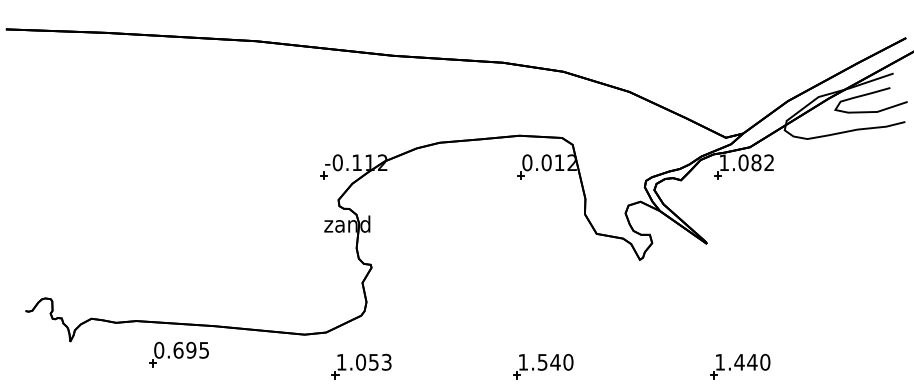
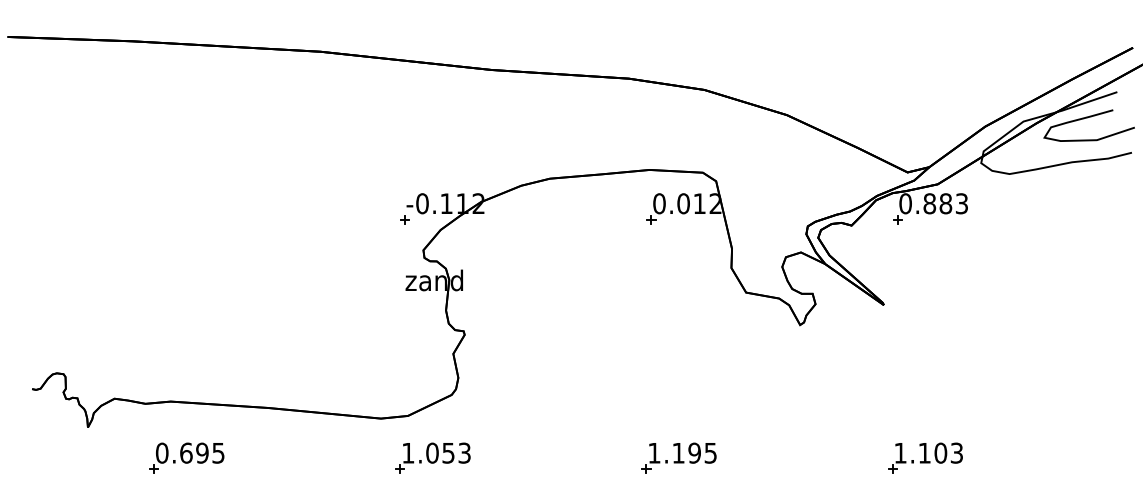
text: (746, 162) -> (933, 203), 1.082 -> 0.883
part: (178, 353) -> (186, 457), moved
text: (555, 361) -> (694, 452), 1.540 -> 1.195
text: (752, 361) -> (940, 452), 1.440 -> 1.103
part: (361, 365) -> (432, 457), moved

